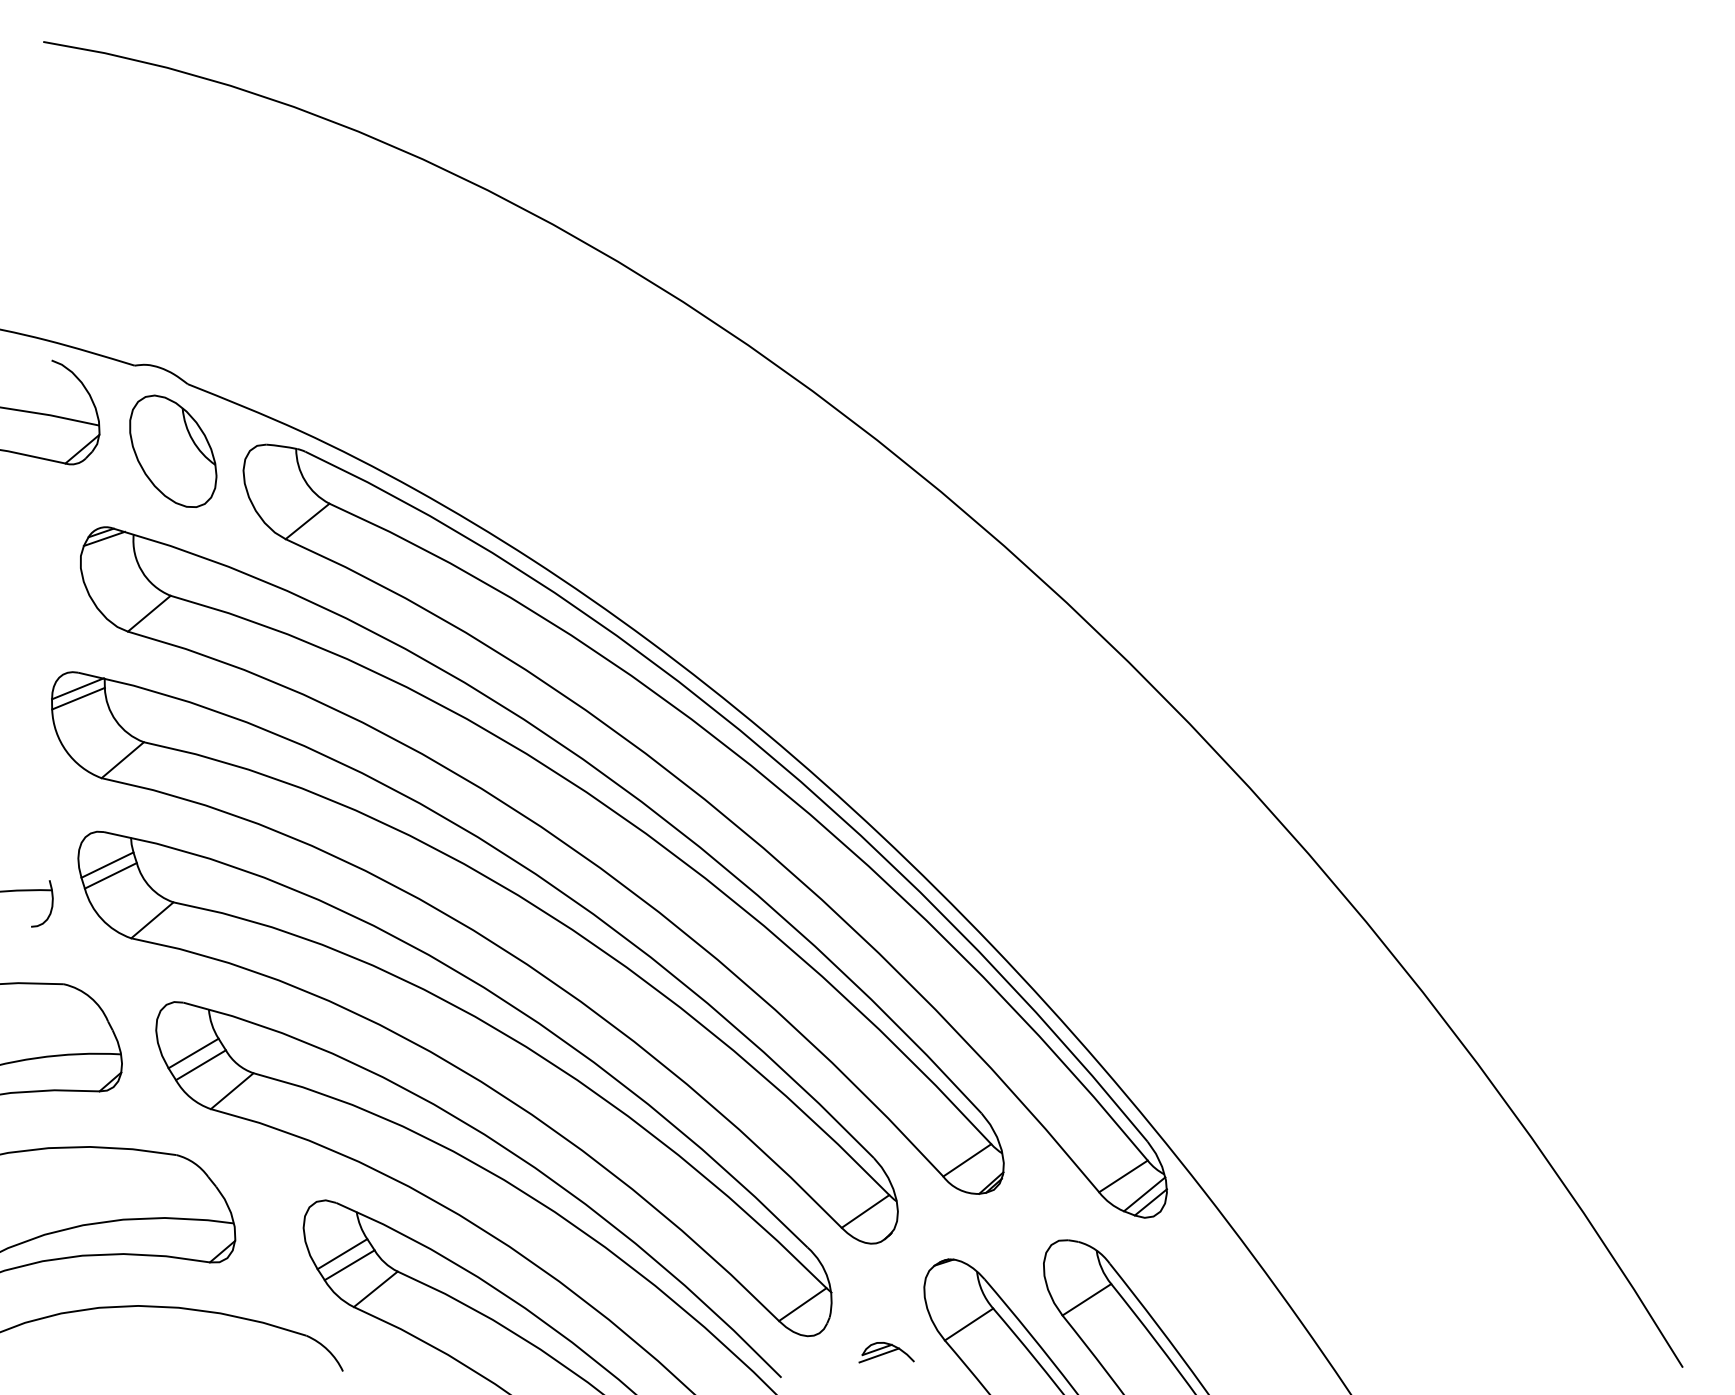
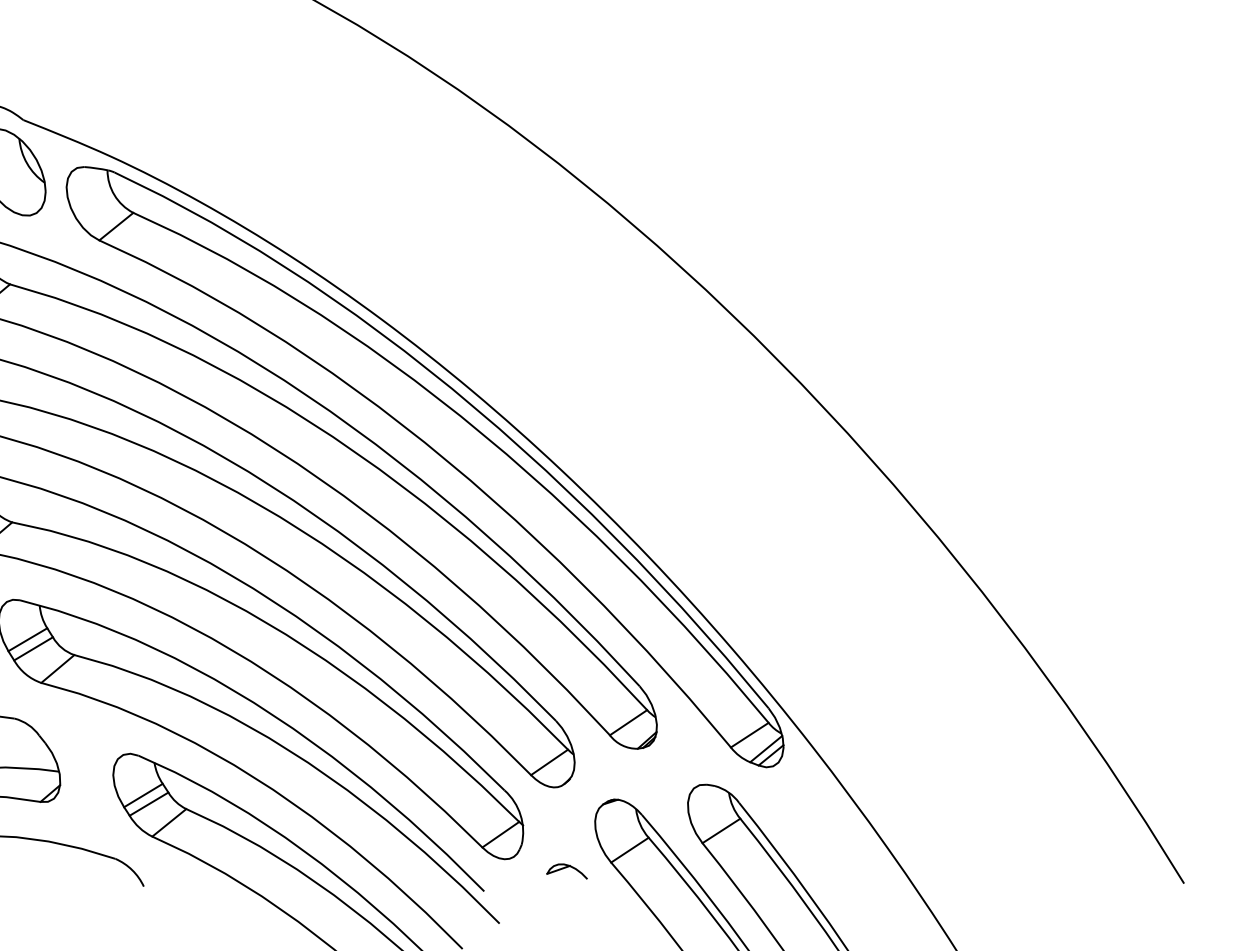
line: (878, 1355) -> (559, 874), removed

